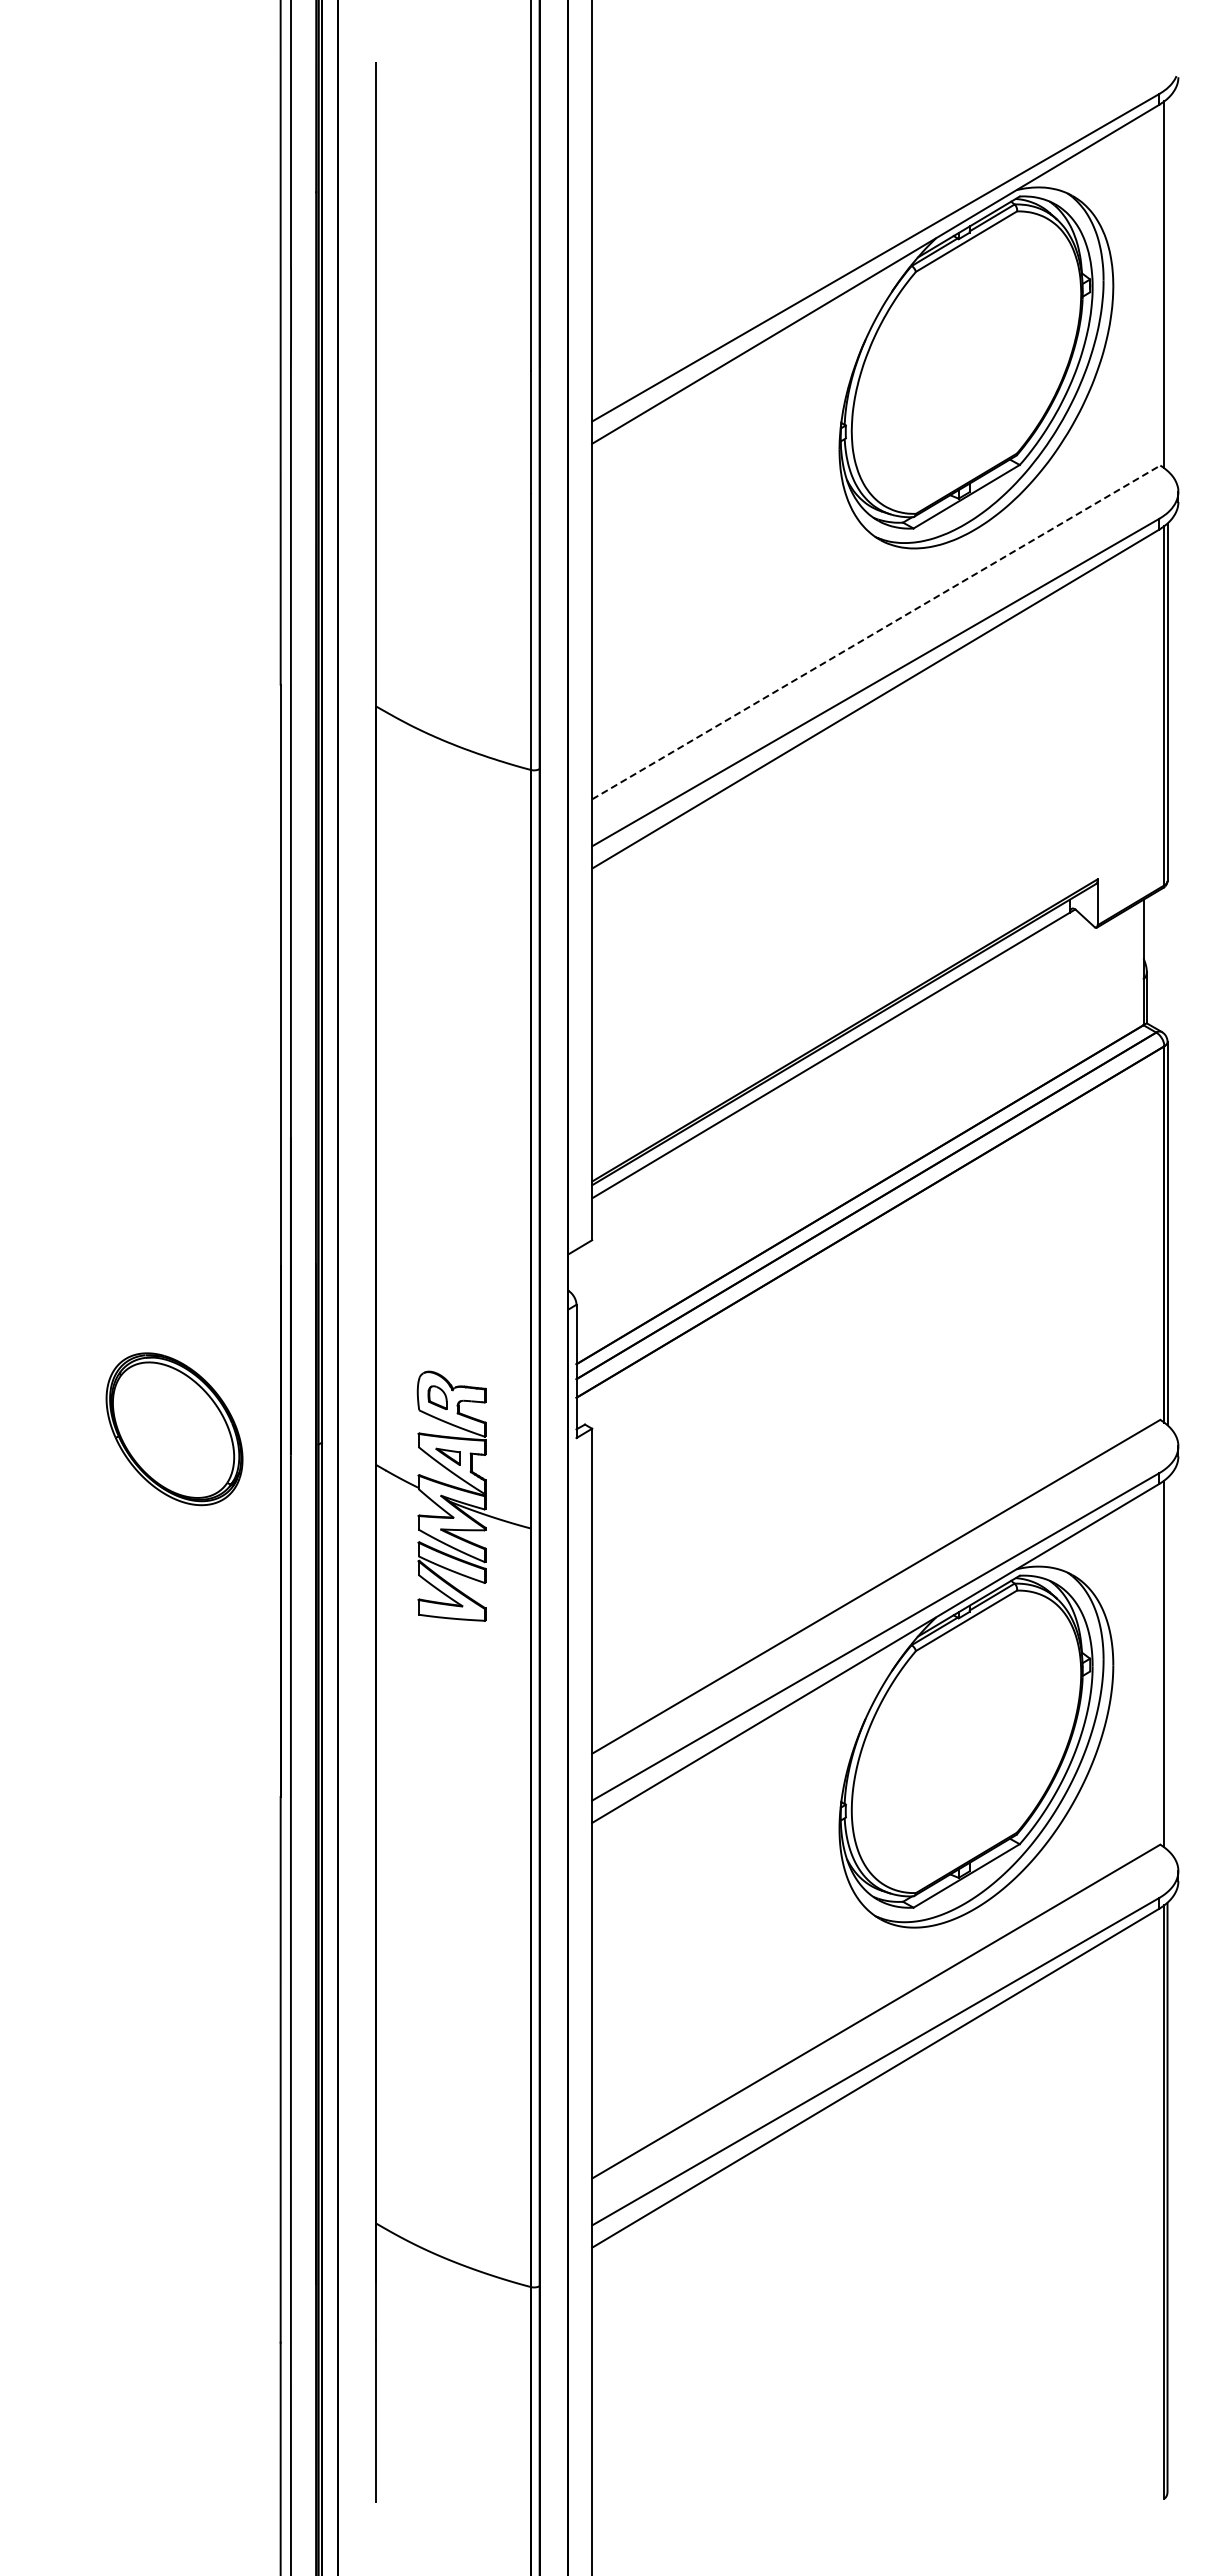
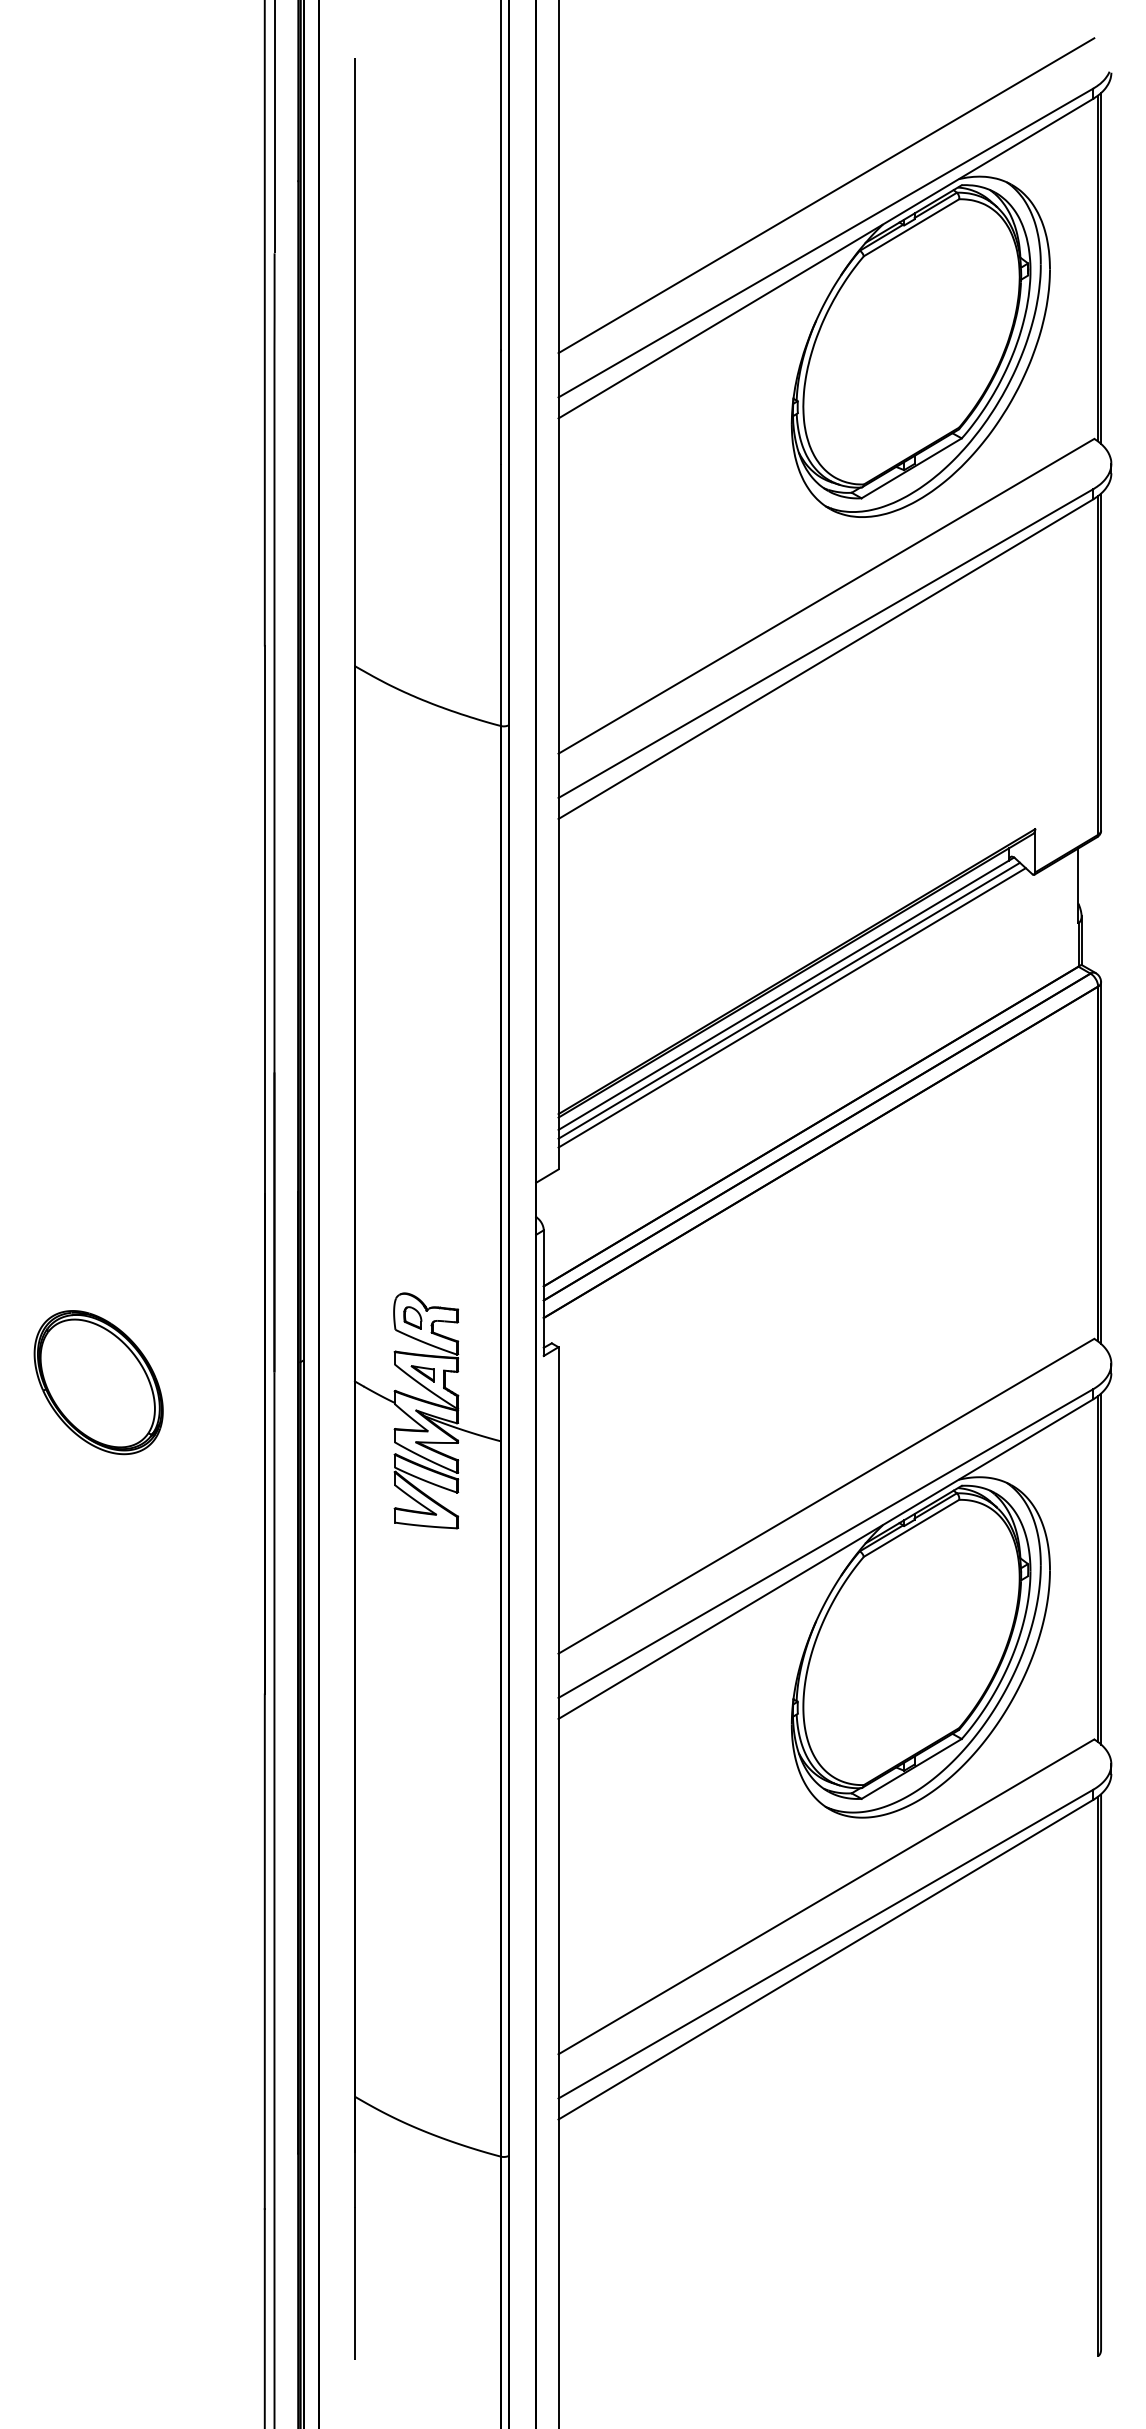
line: (876, 207) -> (826, 195), added
line: (1167, 284) -> (1101, 268), added
line: (876, 632) -> (826, 596), dashed -> solid
line: (836, 1061) -> (788, 1000), added
line: (839, 1068) -> (791, 1007), added
part: (174, 1429) -> (98, 1382), moved
line: (1167, 1663) -> (1101, 1568), added

